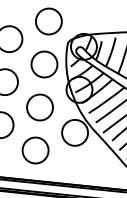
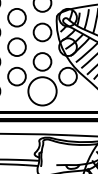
circle: (35, 150) -> (42, 91), size x1.6

